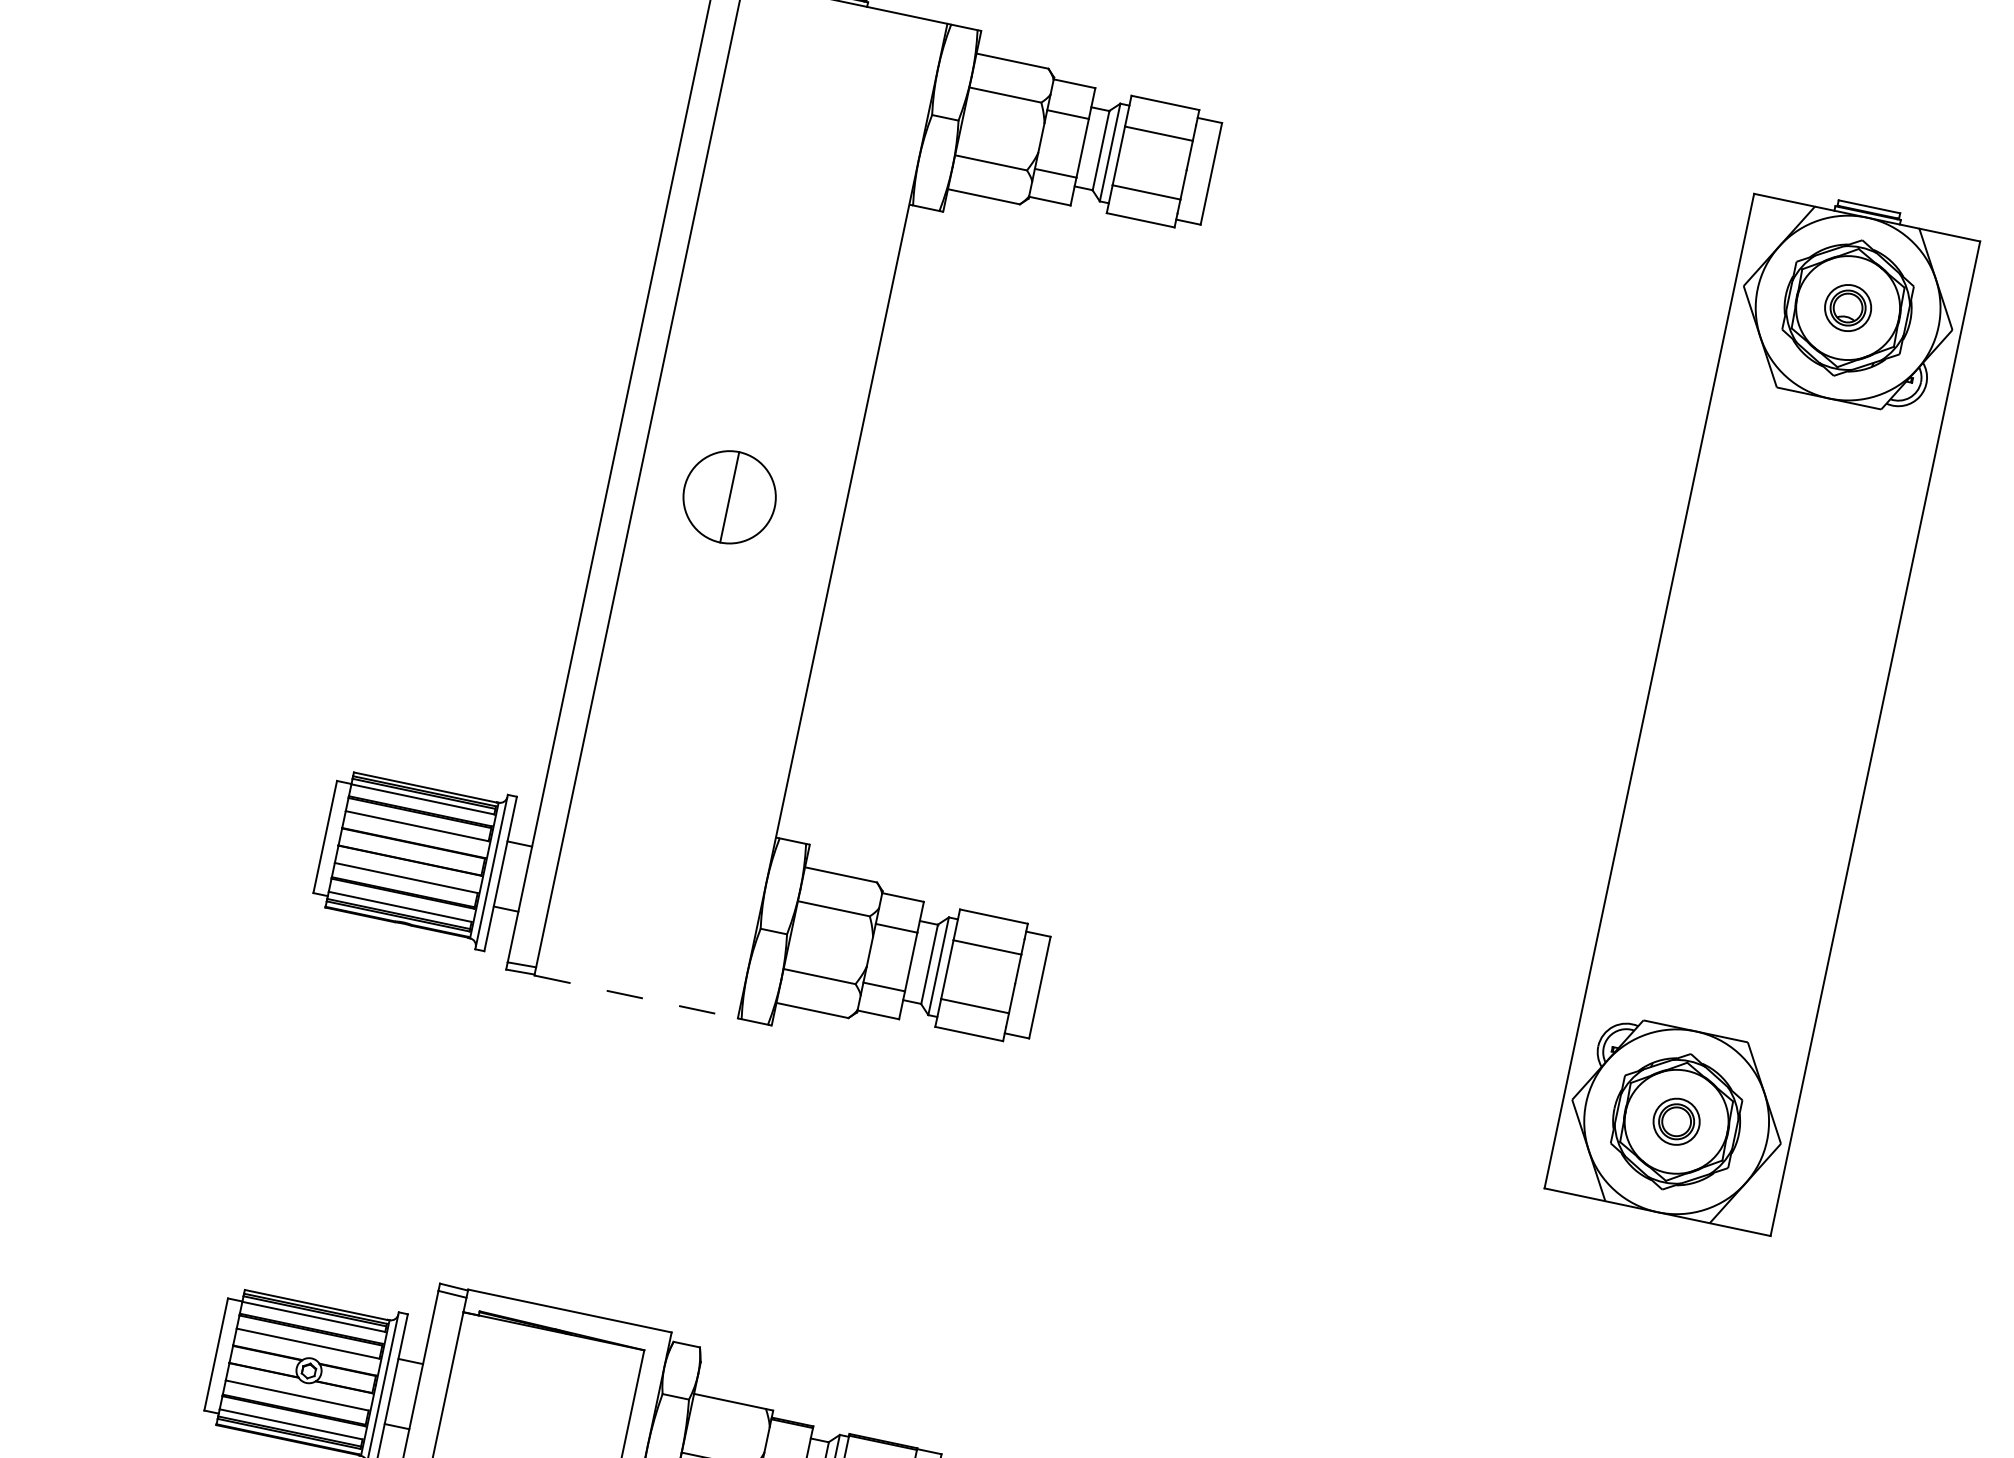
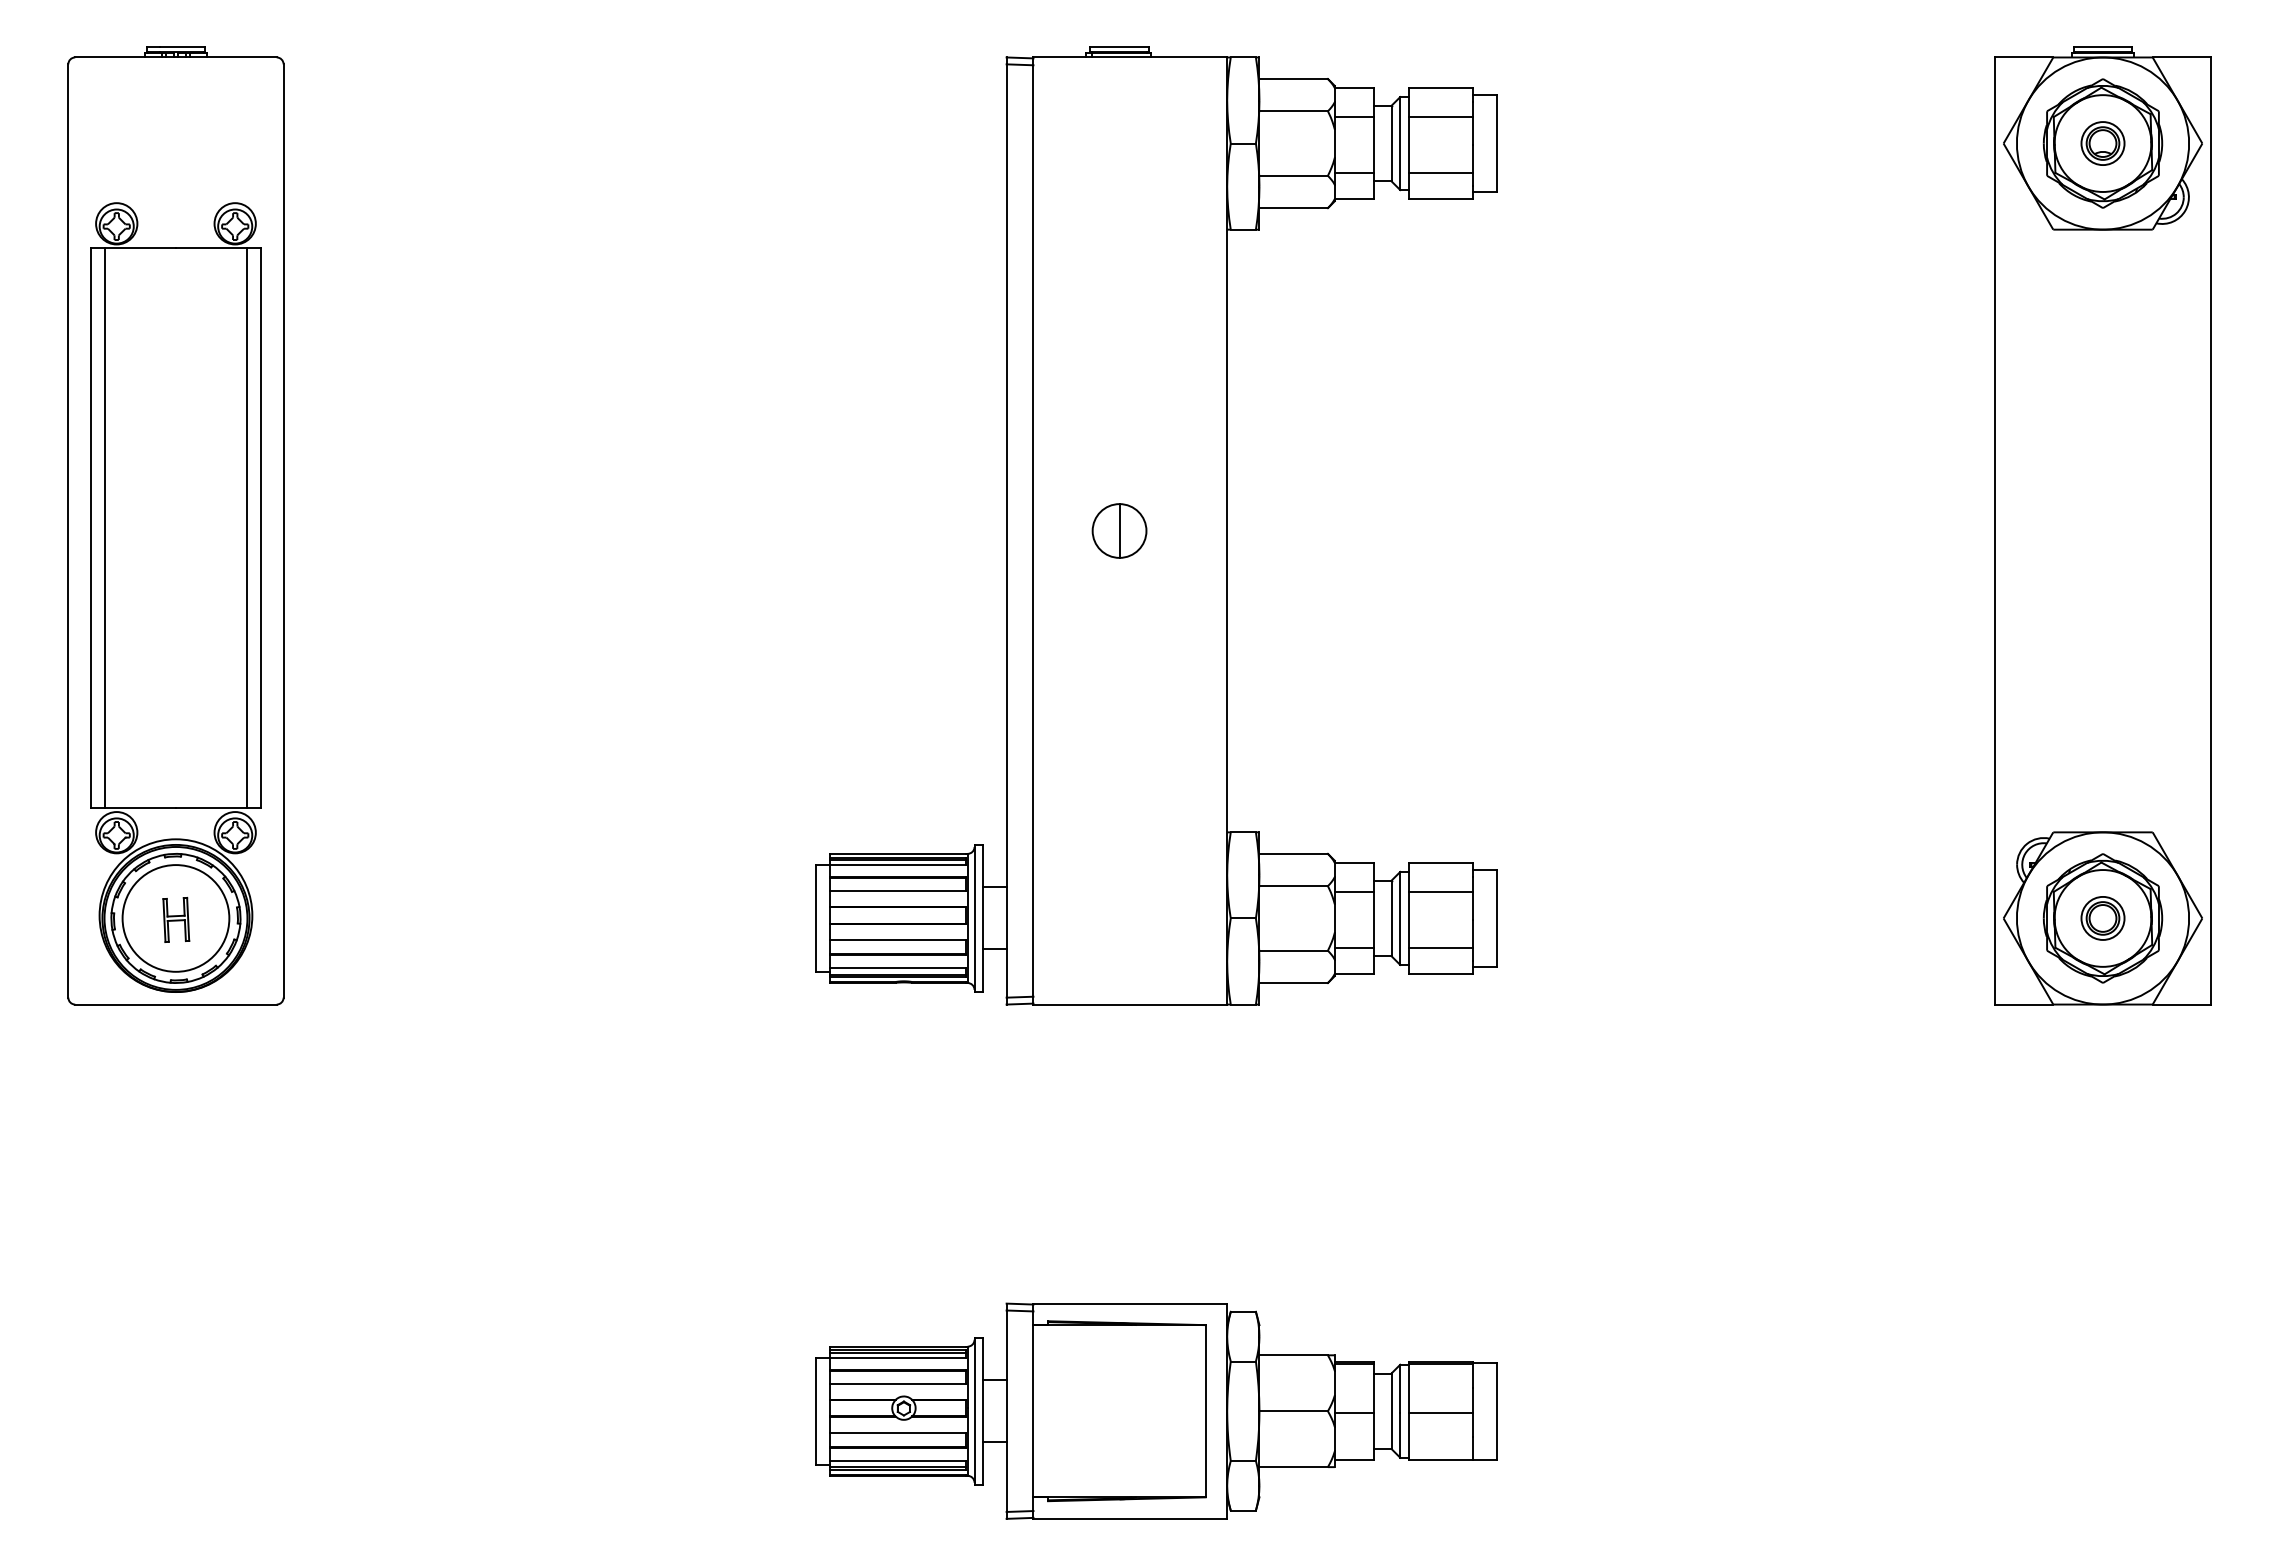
part: (729, 496) -> (1119, 530), size x0.62
line: (636, 996) -> (1130, 1004), dashed -> solid

